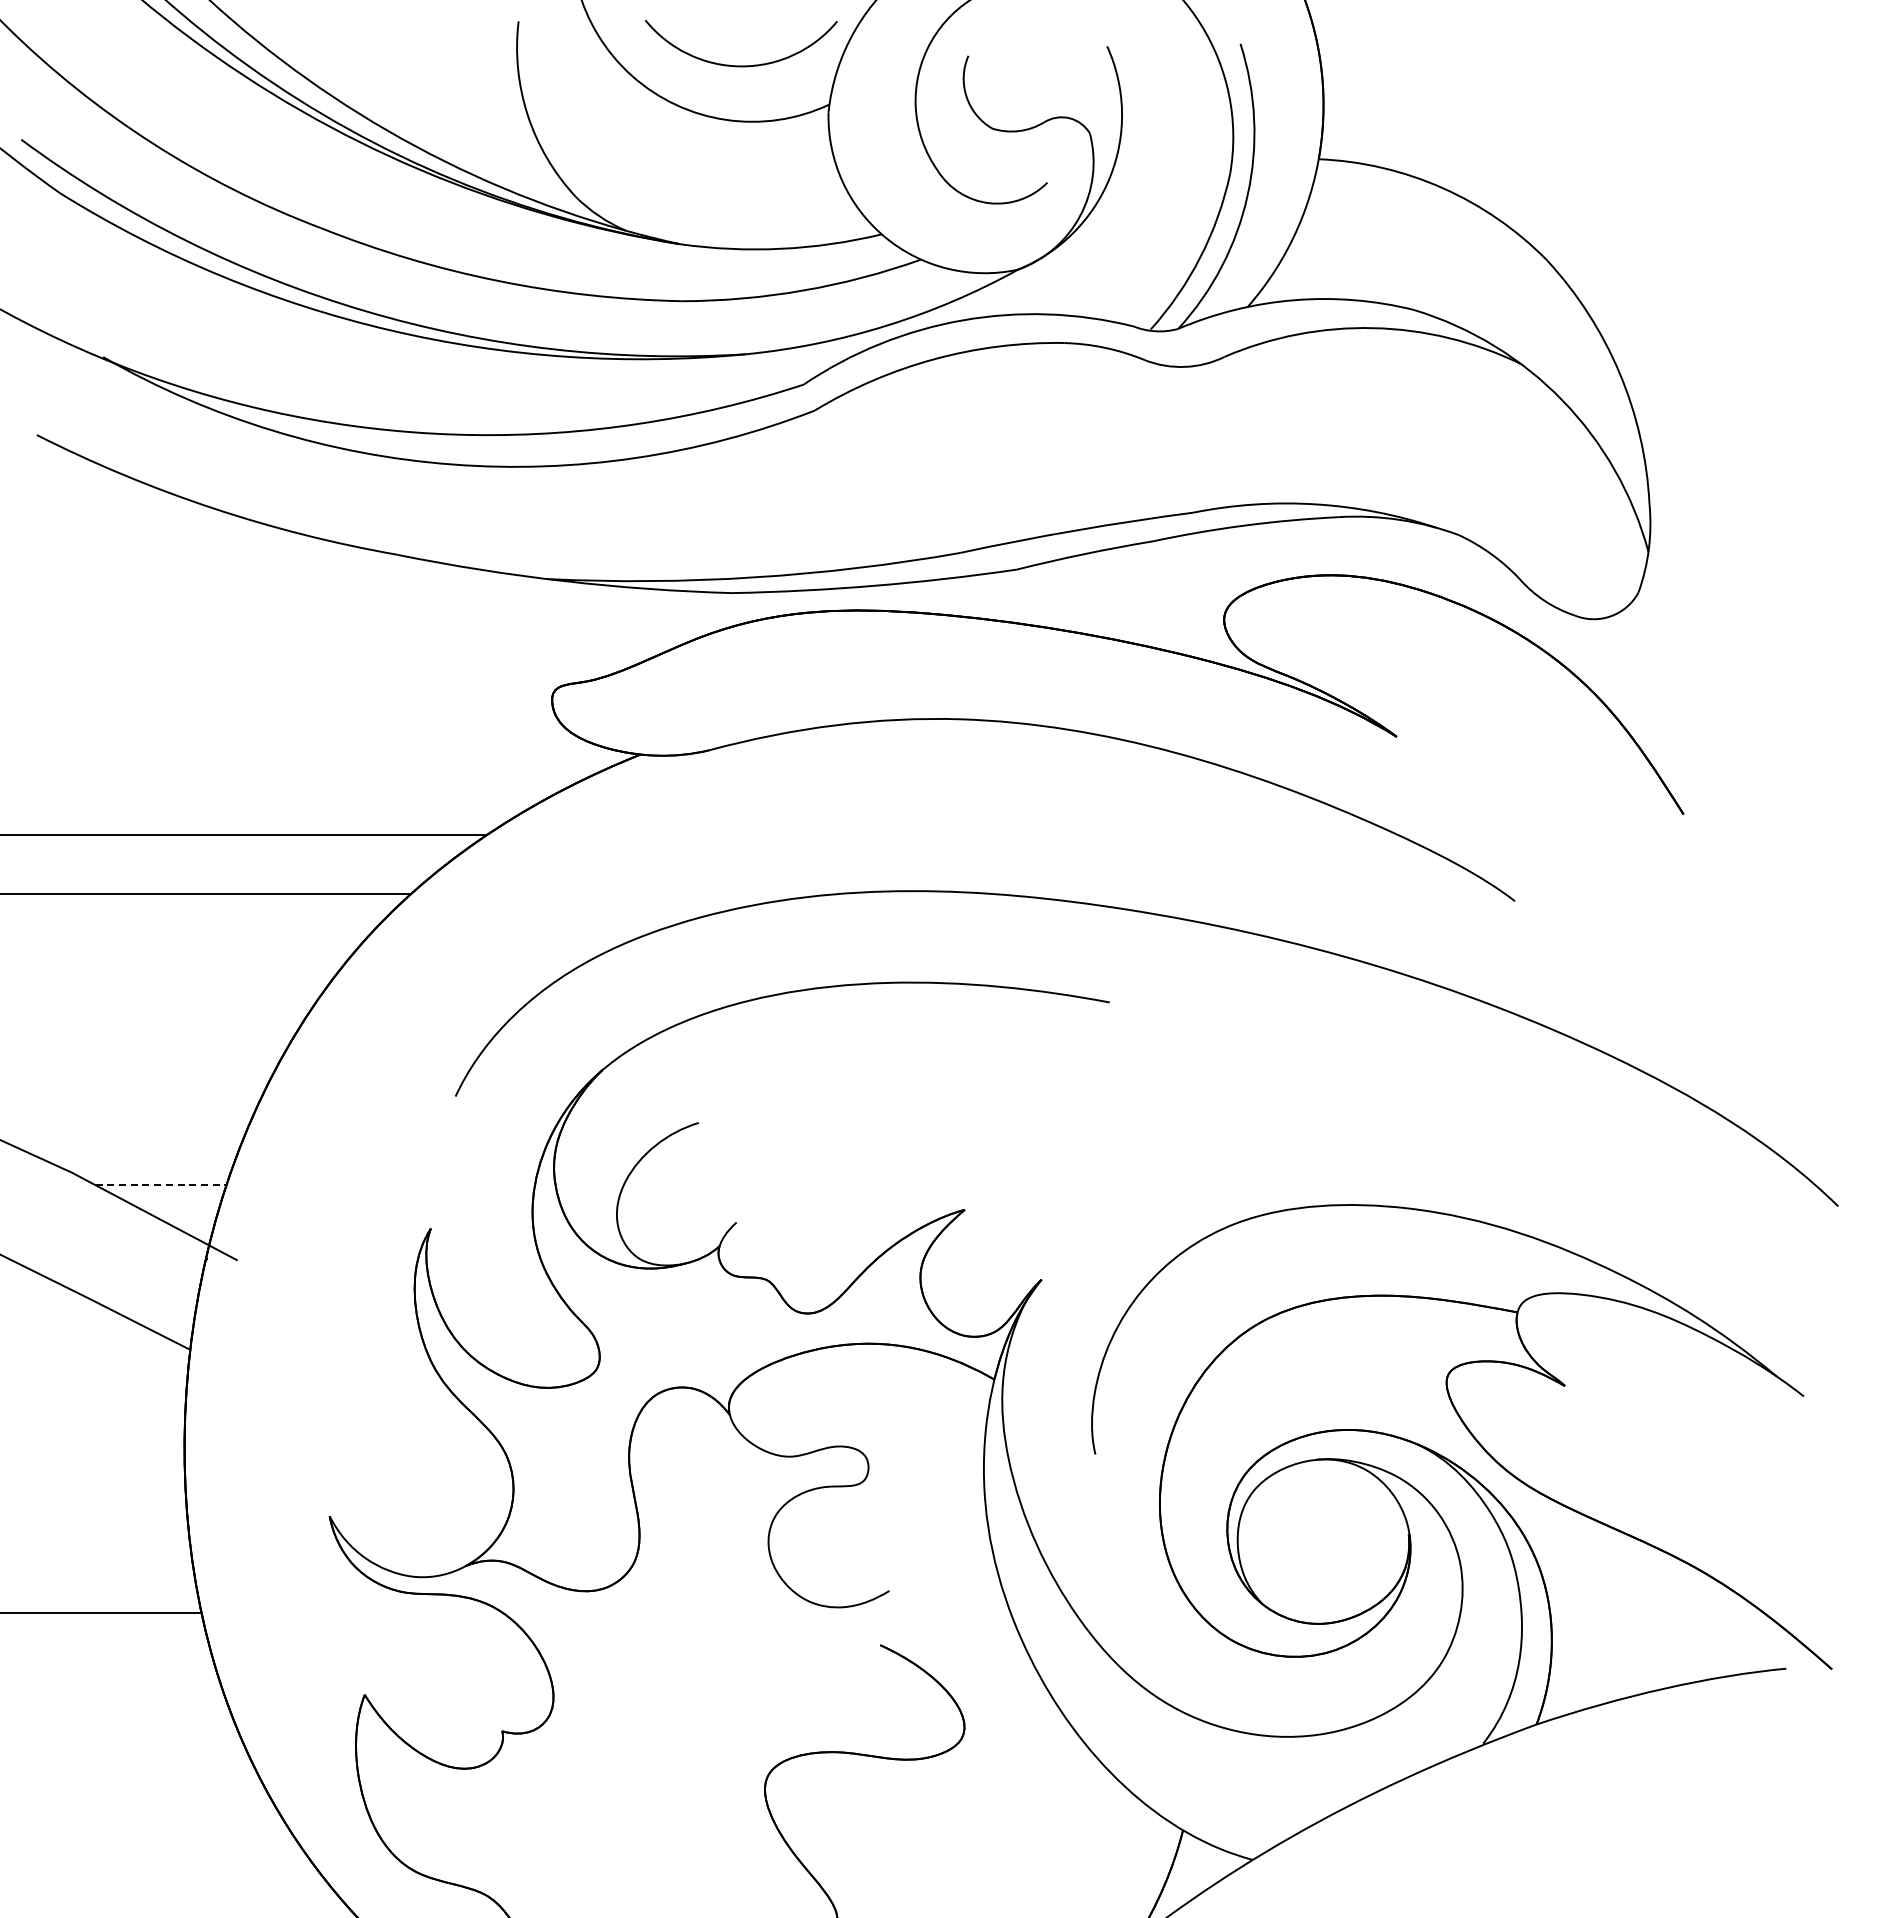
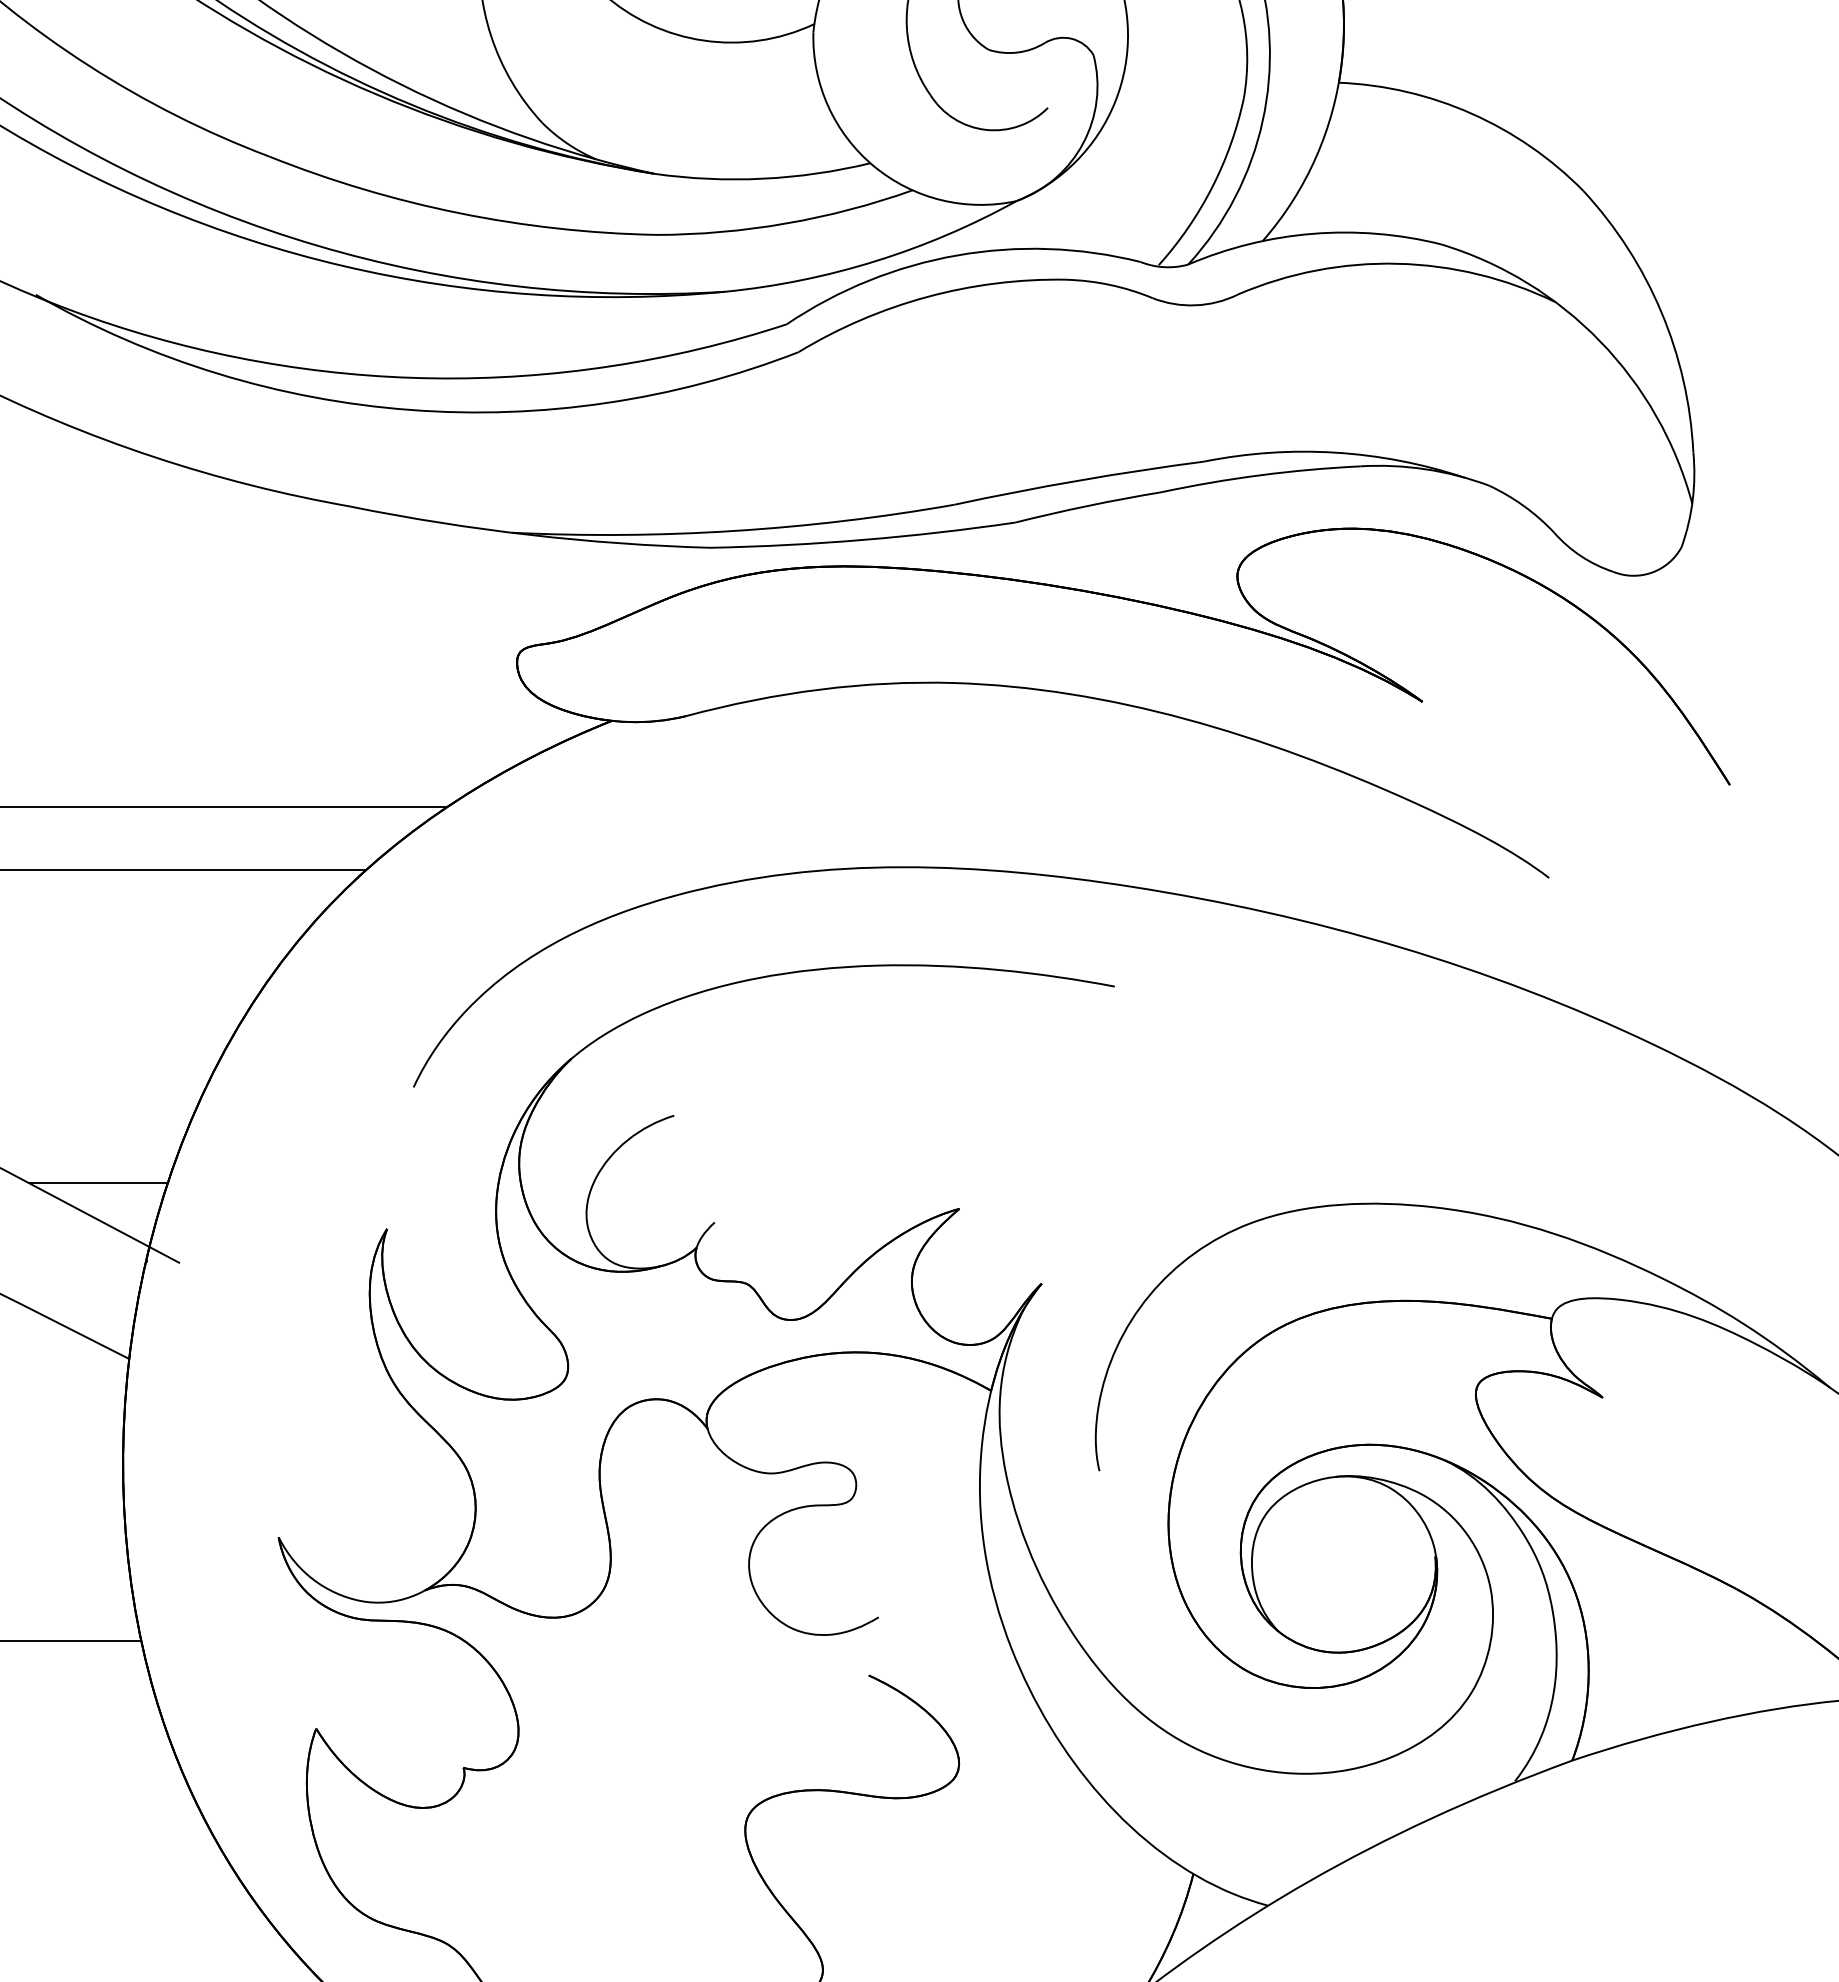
line: (161, 1185) -> (98, 1182), dashed -> solid

